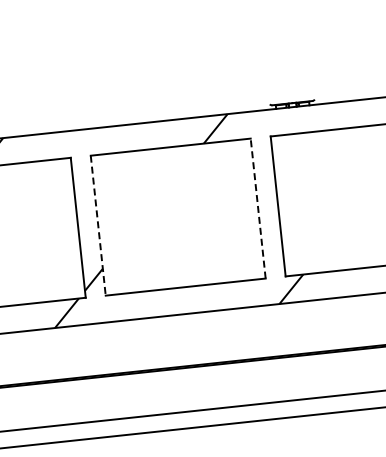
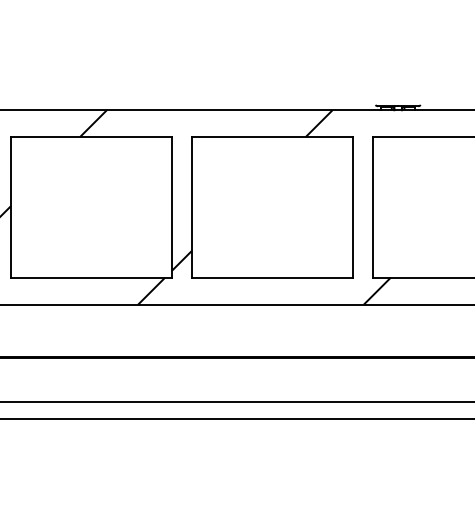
line: (257, 207) -> (352, 206), dashed -> solid
line: (98, 225) -> (192, 207), dashed -> solid

